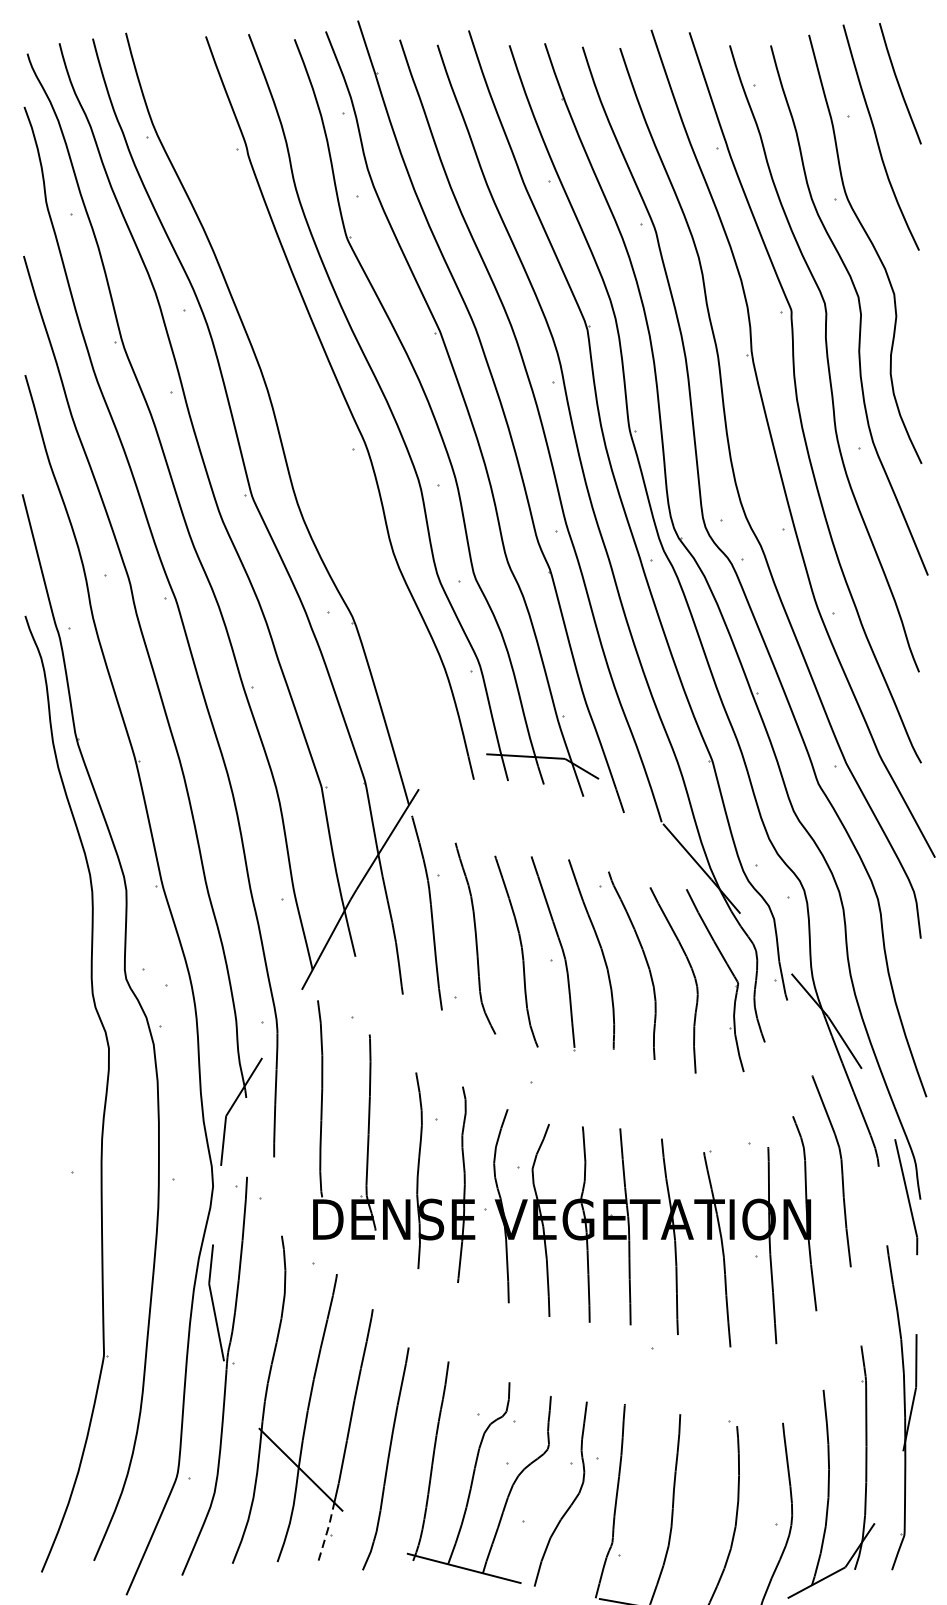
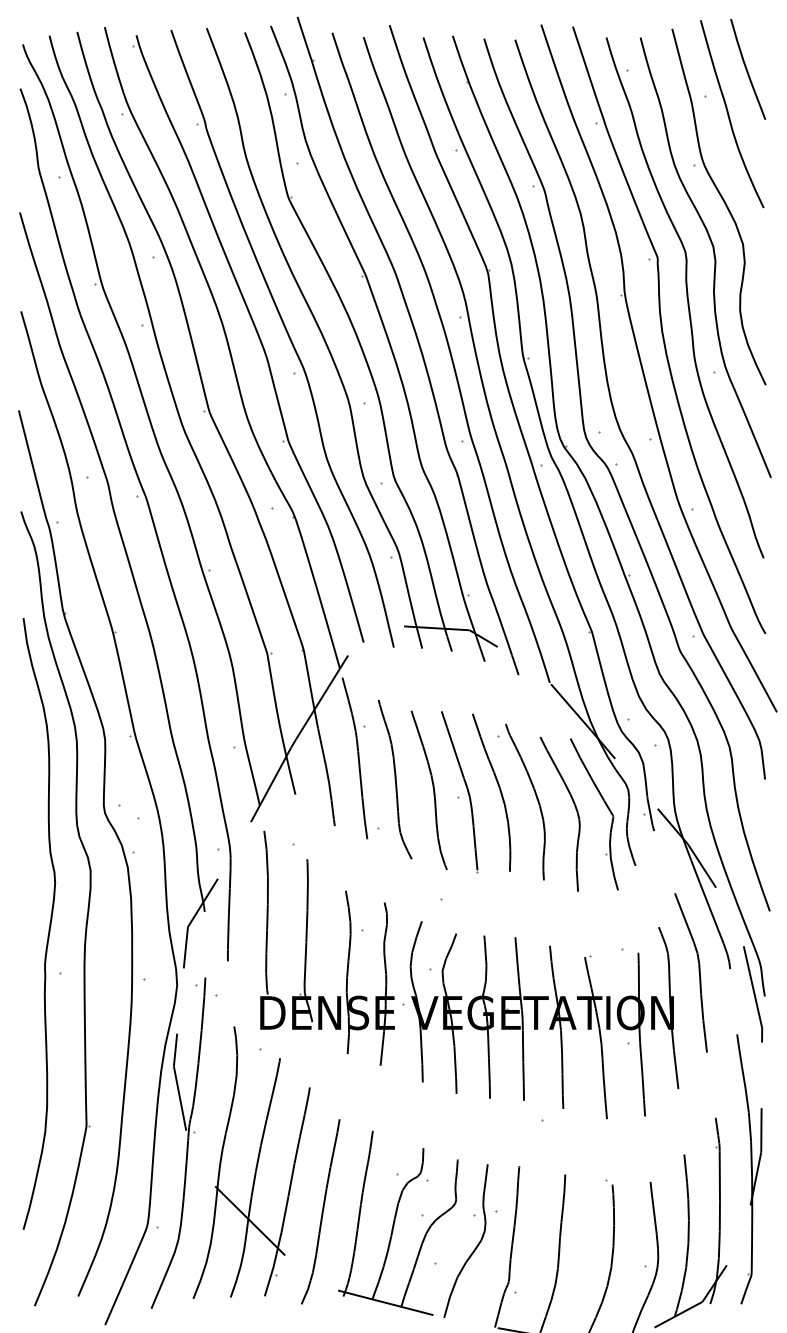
part: (308, 401) -> (256, 333), added
curve: (59, 1111) -> (49, 923), added
line: (327, 1531) -> (272, 1272), dashed -> solid

